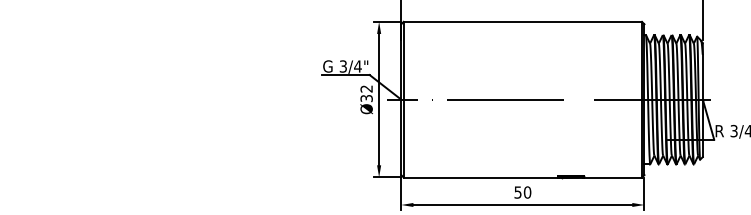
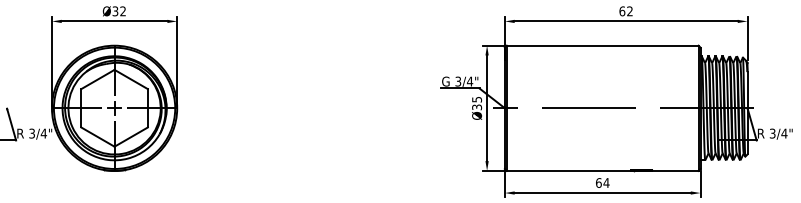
text: (367, 88) -> (477, 99), Ø32 -> Ø35
text: (522, 191) -> (602, 182), 50 -> 64

